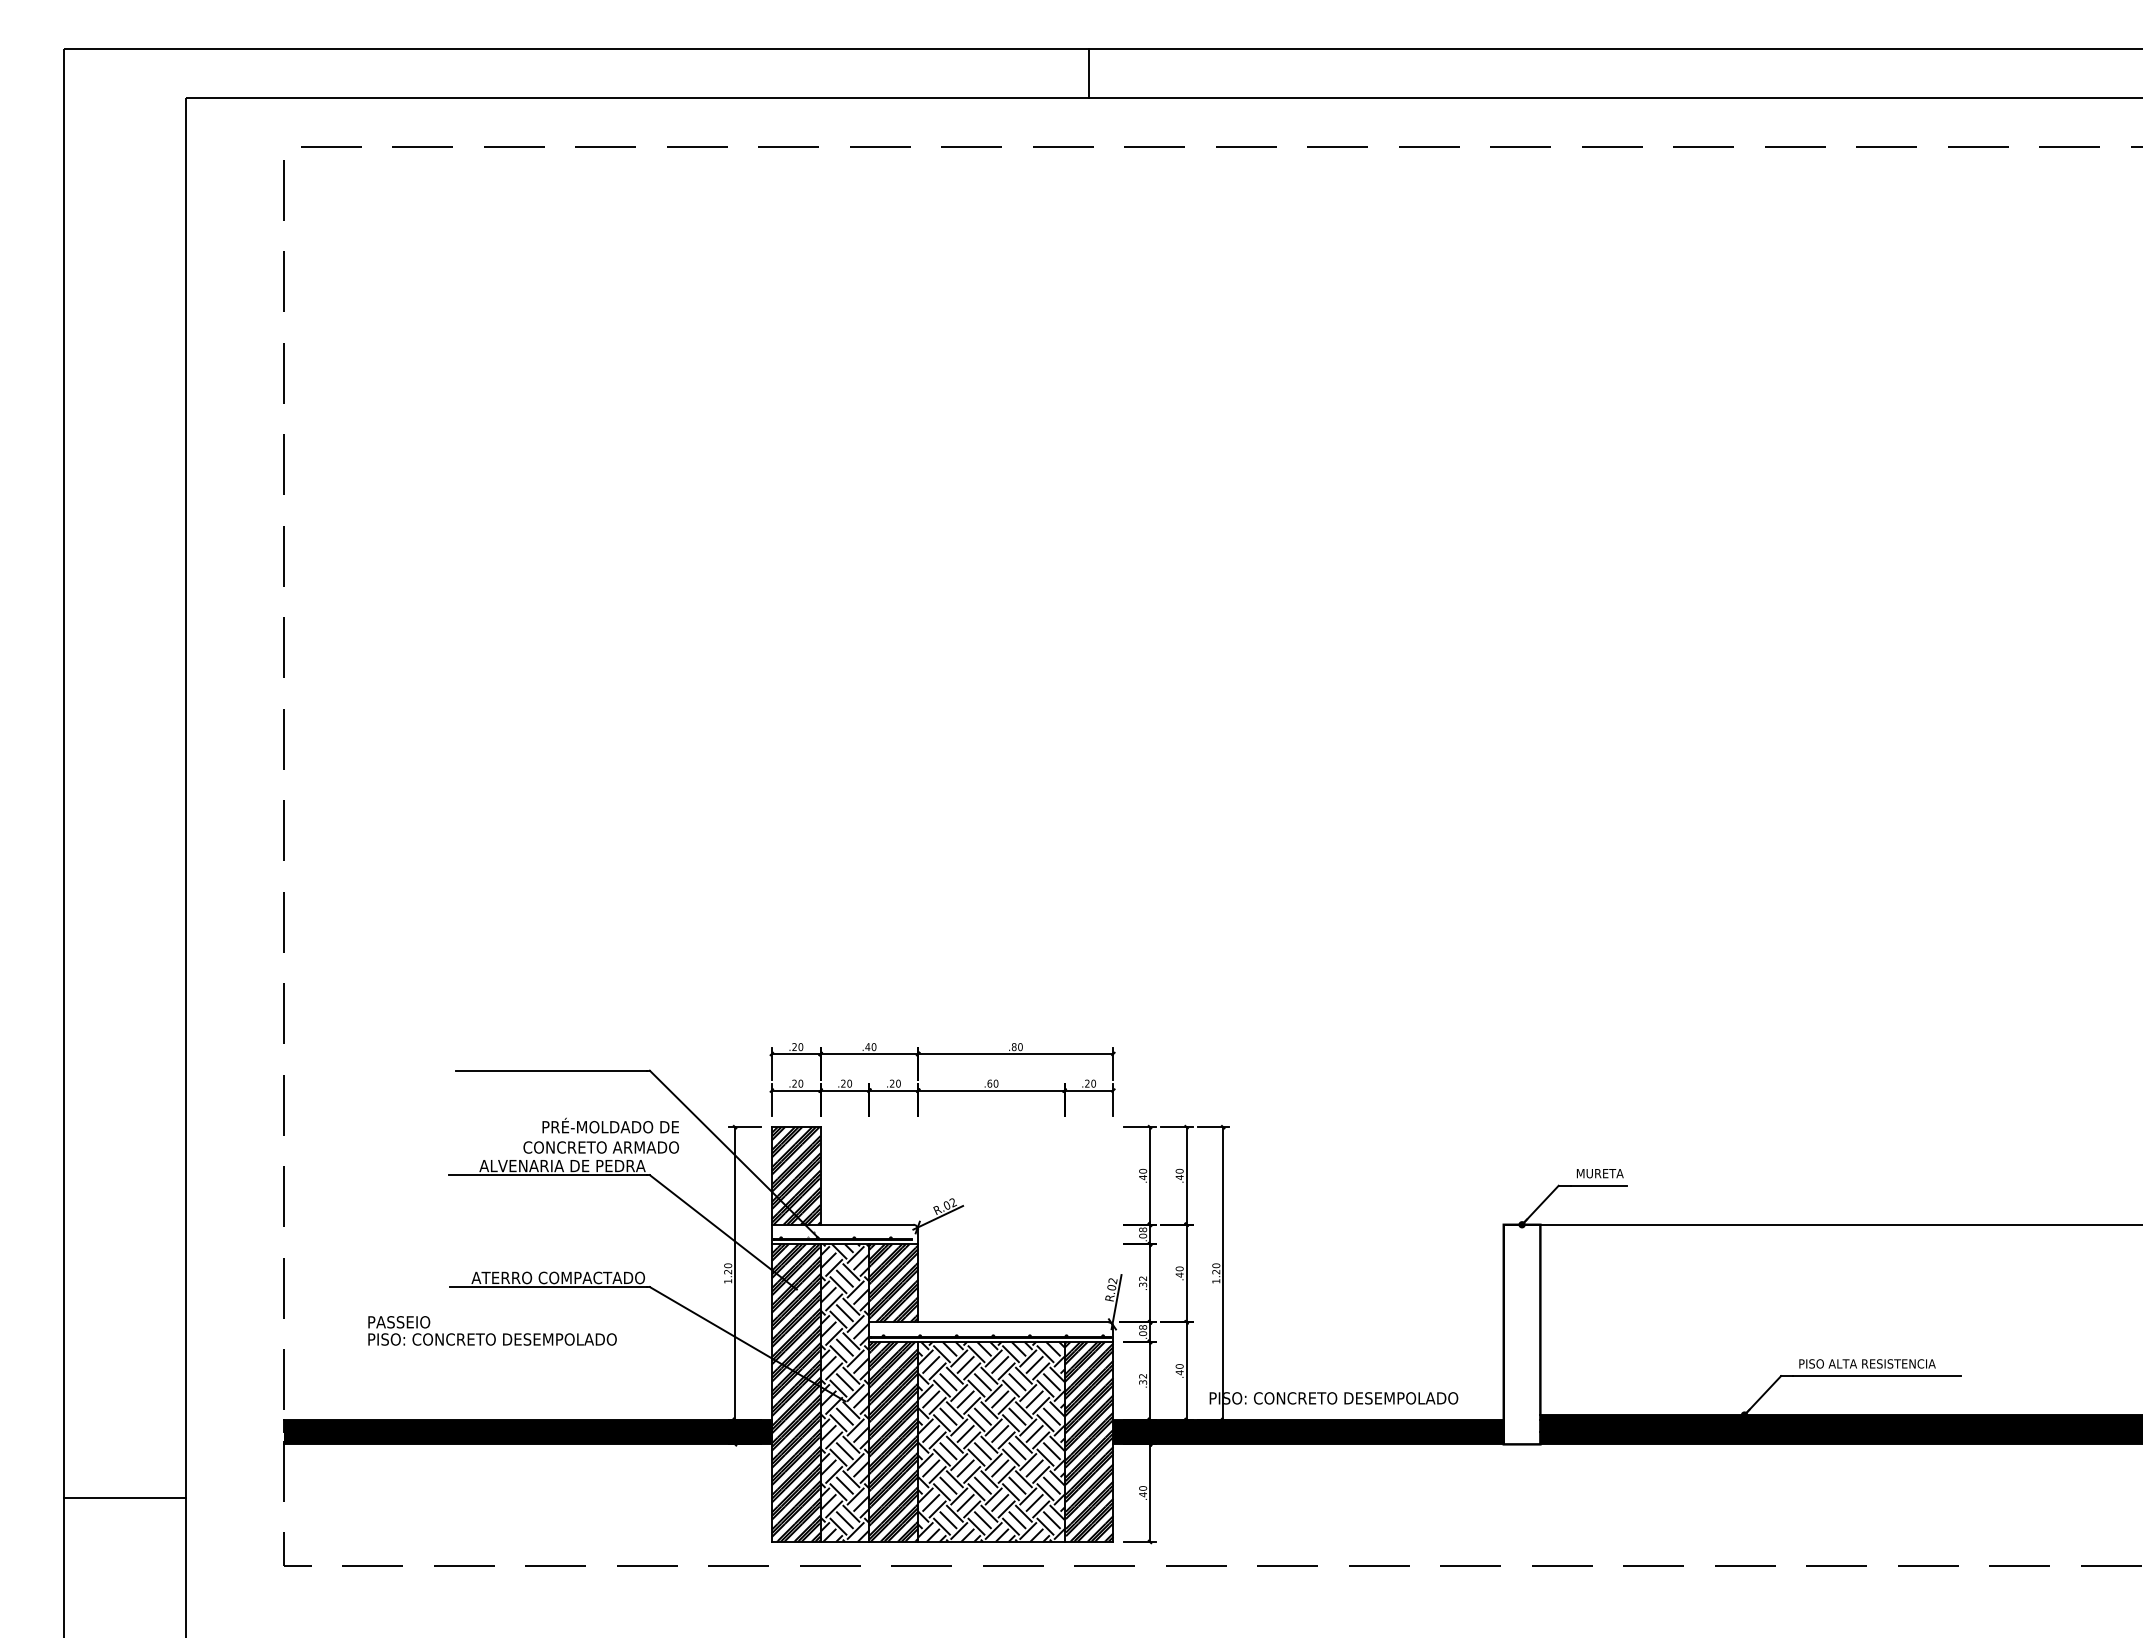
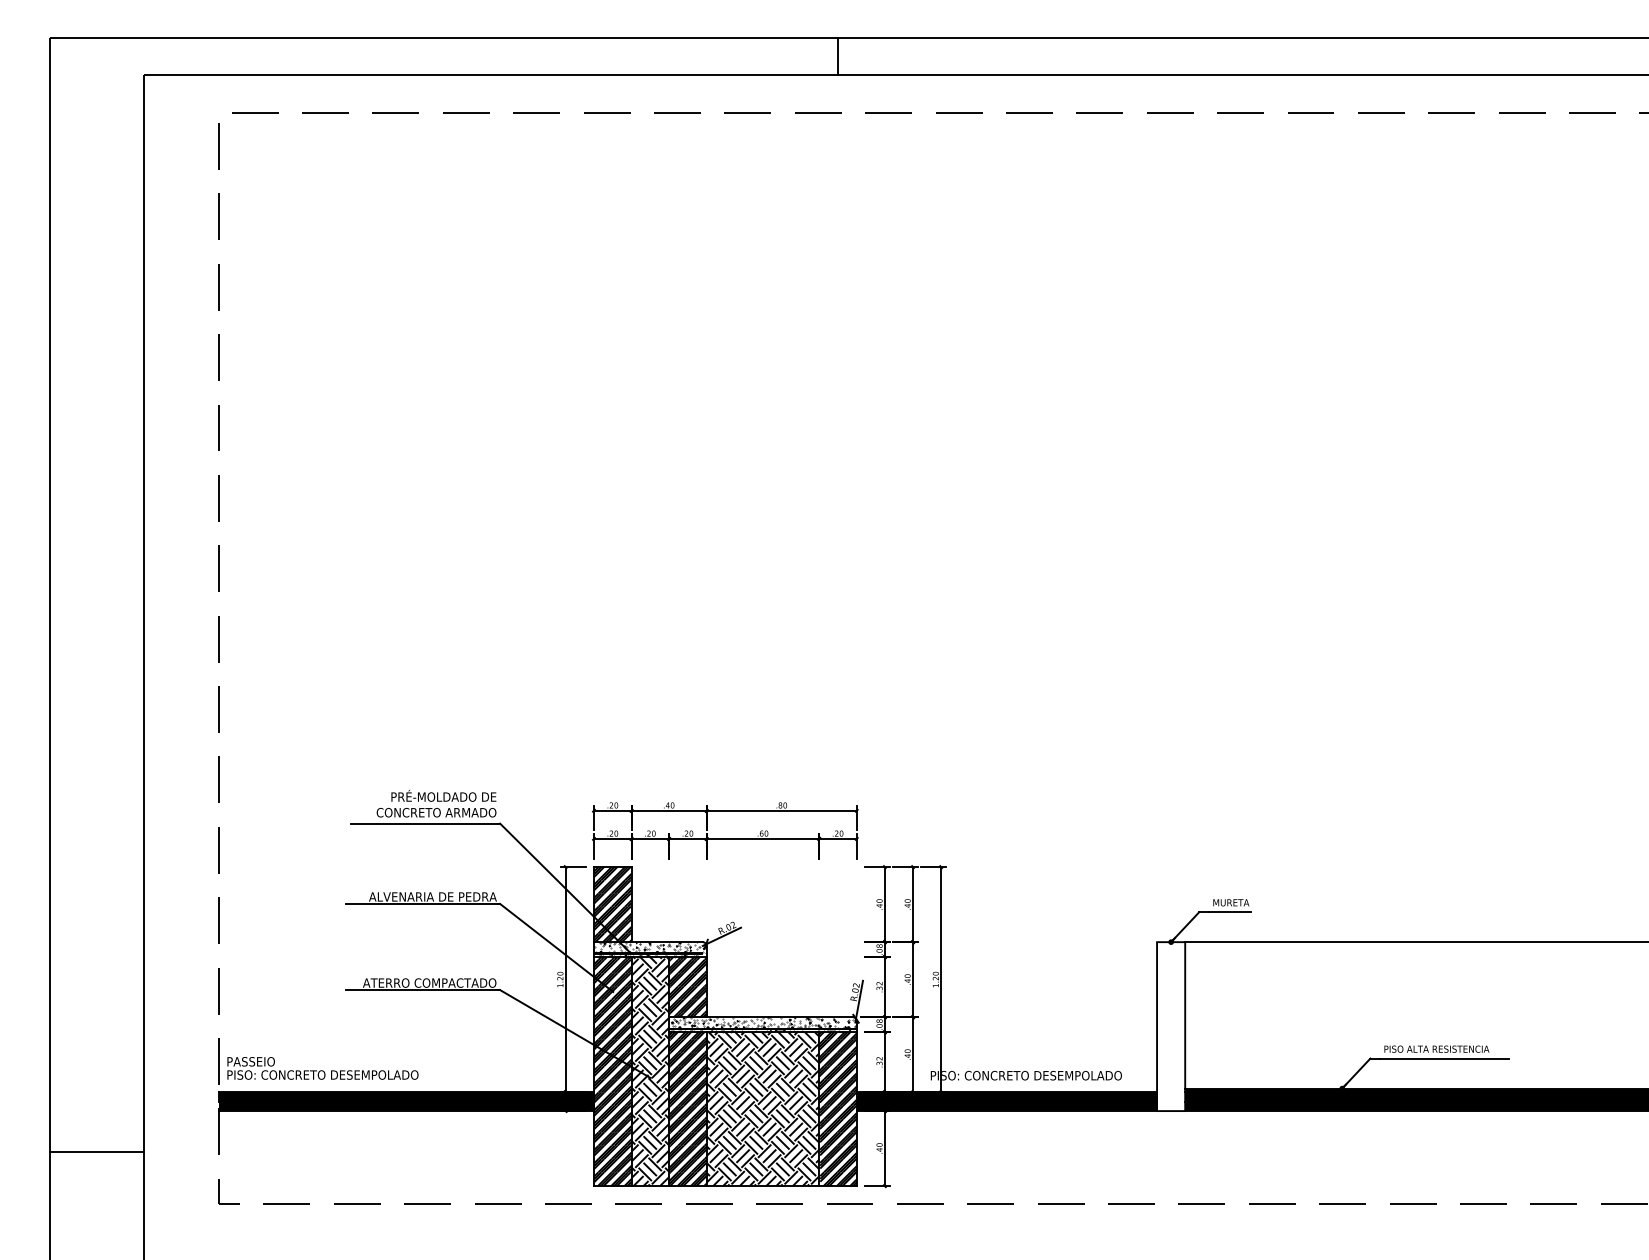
text: (600, 1135) -> (436, 803), moved
hatch: (844, 1234) -> (649, 949), added
text: (492, 1330) -> (322, 1068), moved
hatch: (991, 1331) -> (762, 1024), added

